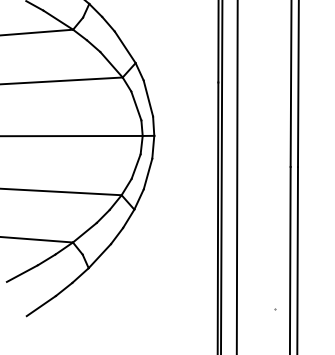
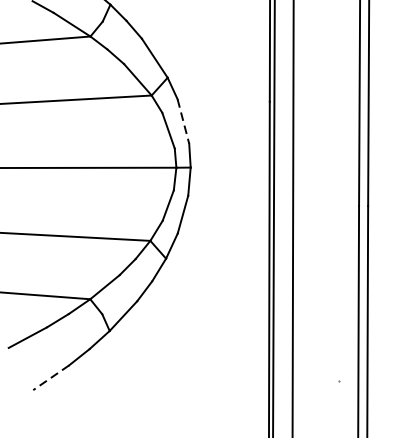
line: (148, 98) -> (183, 121), solid -> dashed
line: (41, 306) -> (51, 378), solid -> dashed

